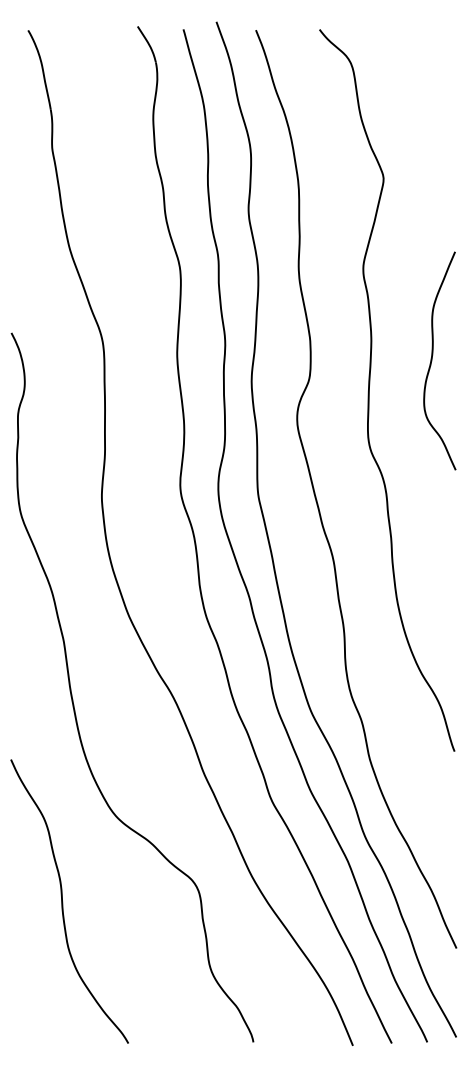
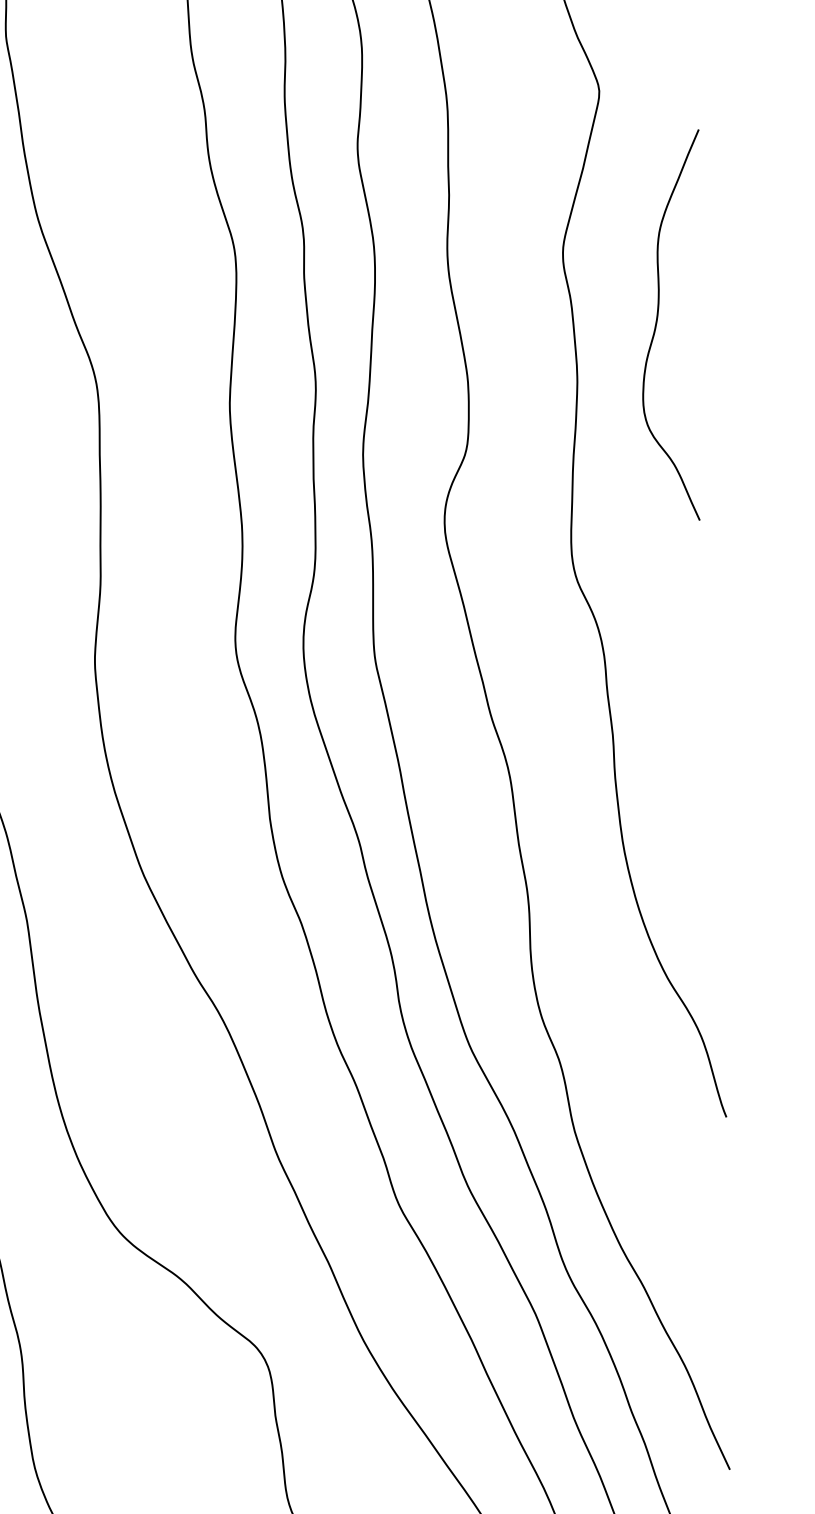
curve: (432, 360) -> (658, 324), moved

